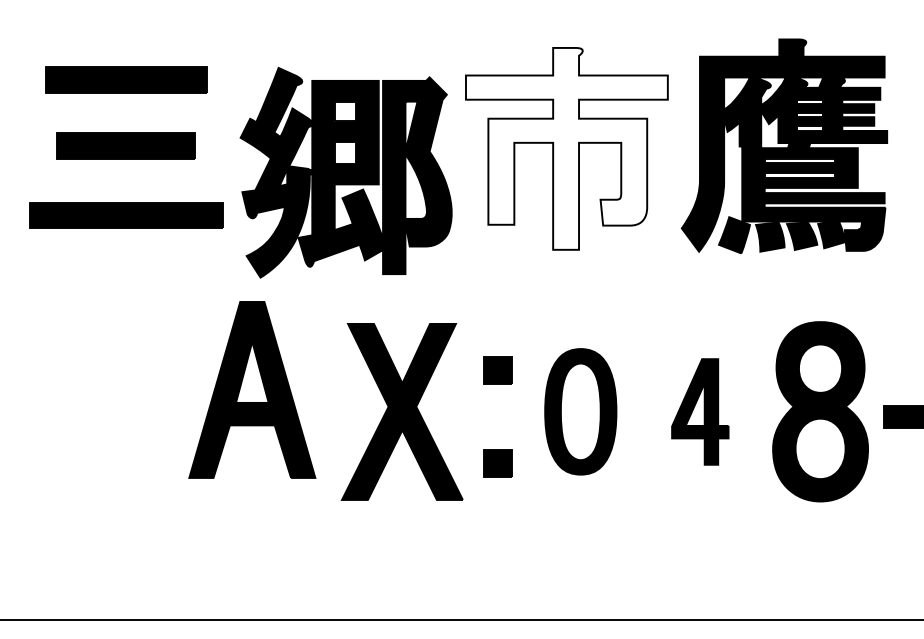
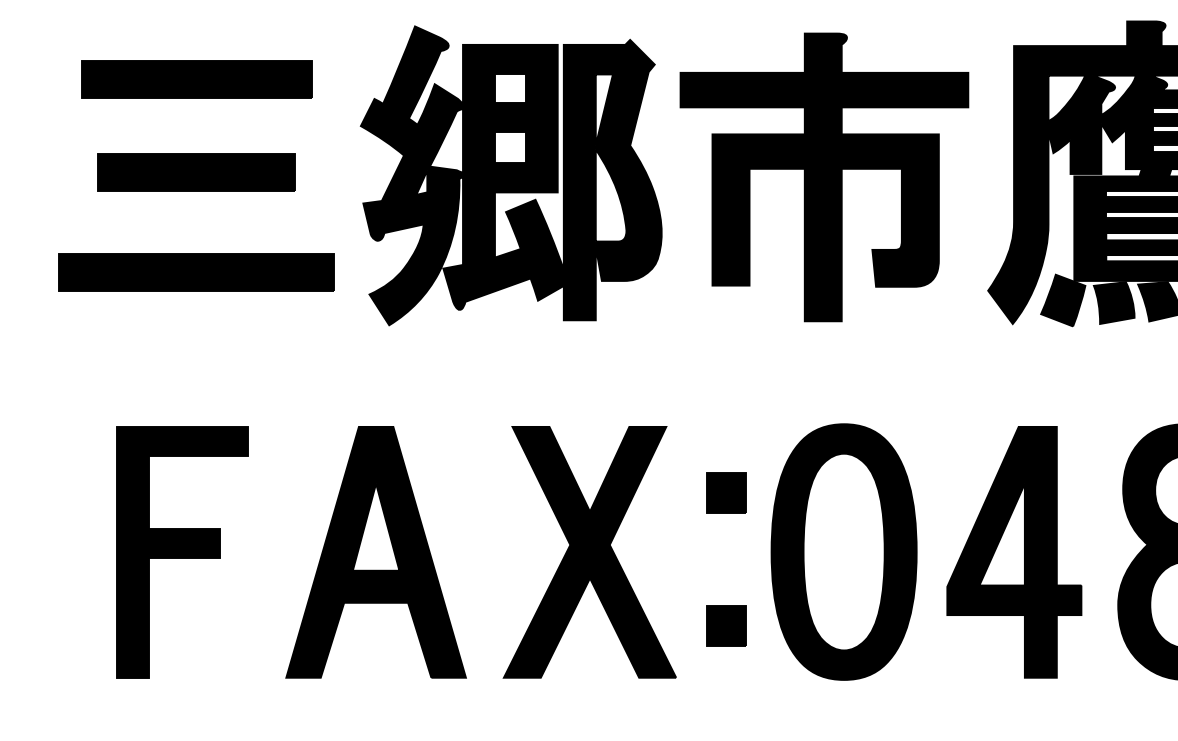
fill: (566, 148) -> (823, 176), added
part: (345, 172) -> (510, 175), moved
part: (252, 389) -> (376, 551), moved
part: (116, 411) -> (182, 551), added
part: (580, 411) -> (843, 551), size x1.43
part: (700, 411) -> (1014, 551), size x1.67

